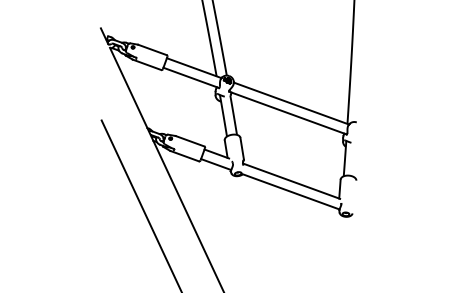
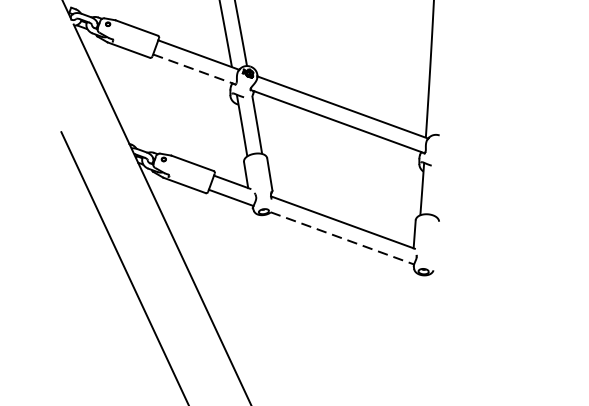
line: (191, 77) -> (194, 68), solid -> dashed
line: (291, 192) -> (342, 239), solid -> dashed

